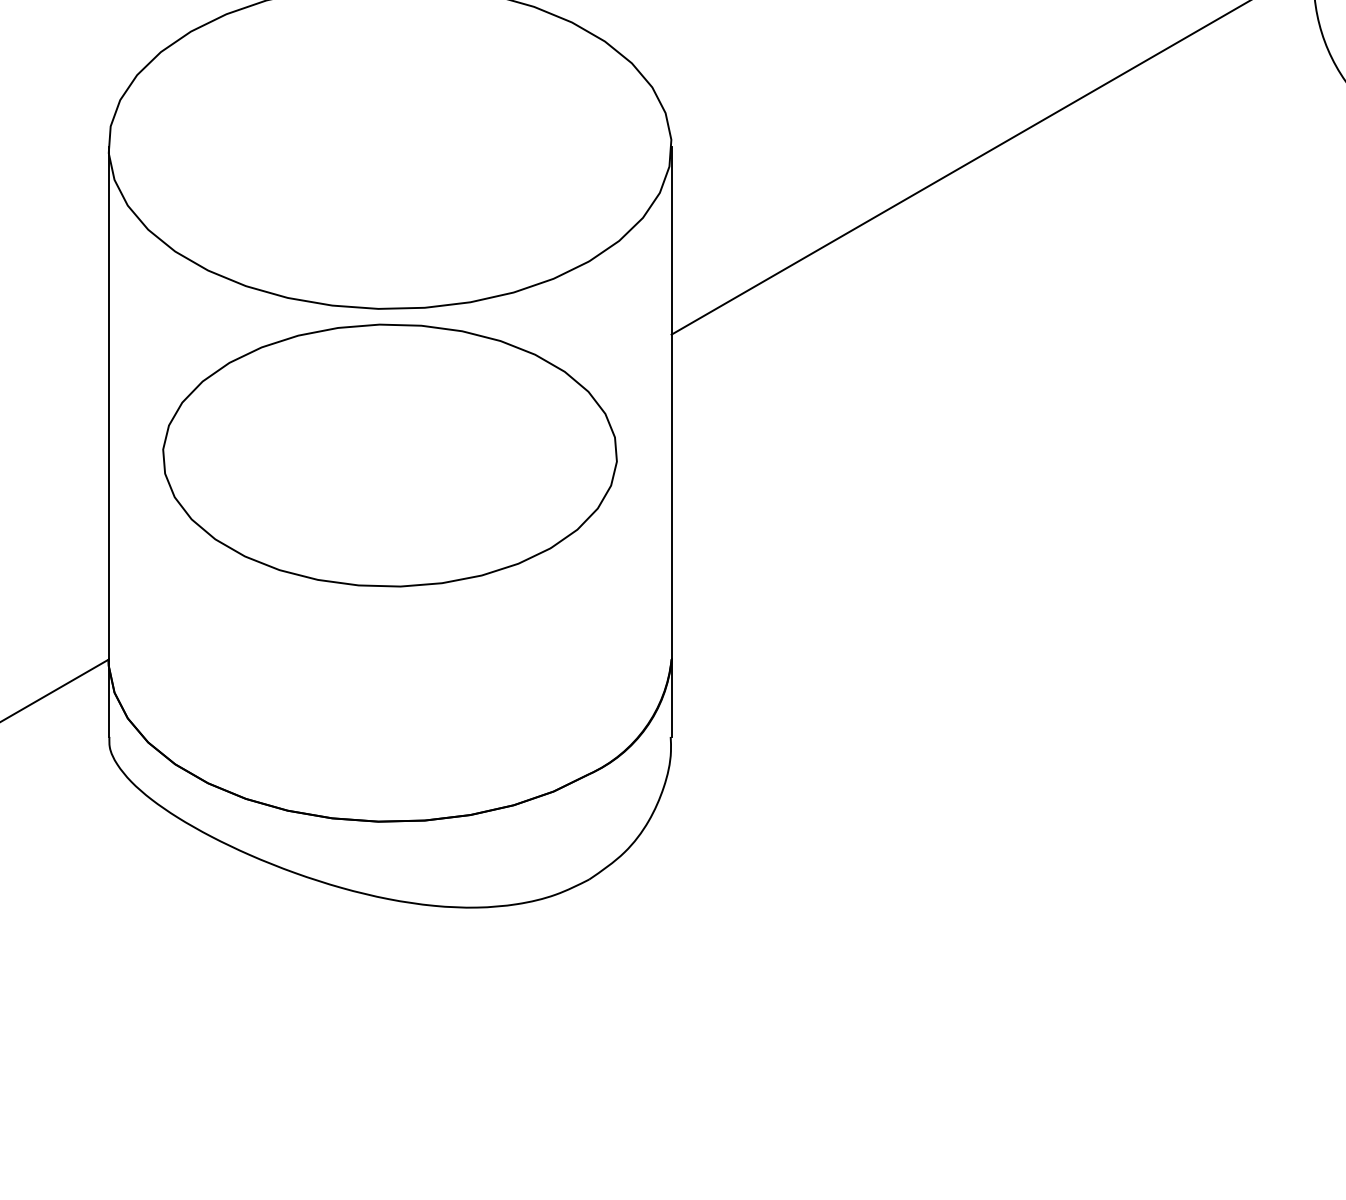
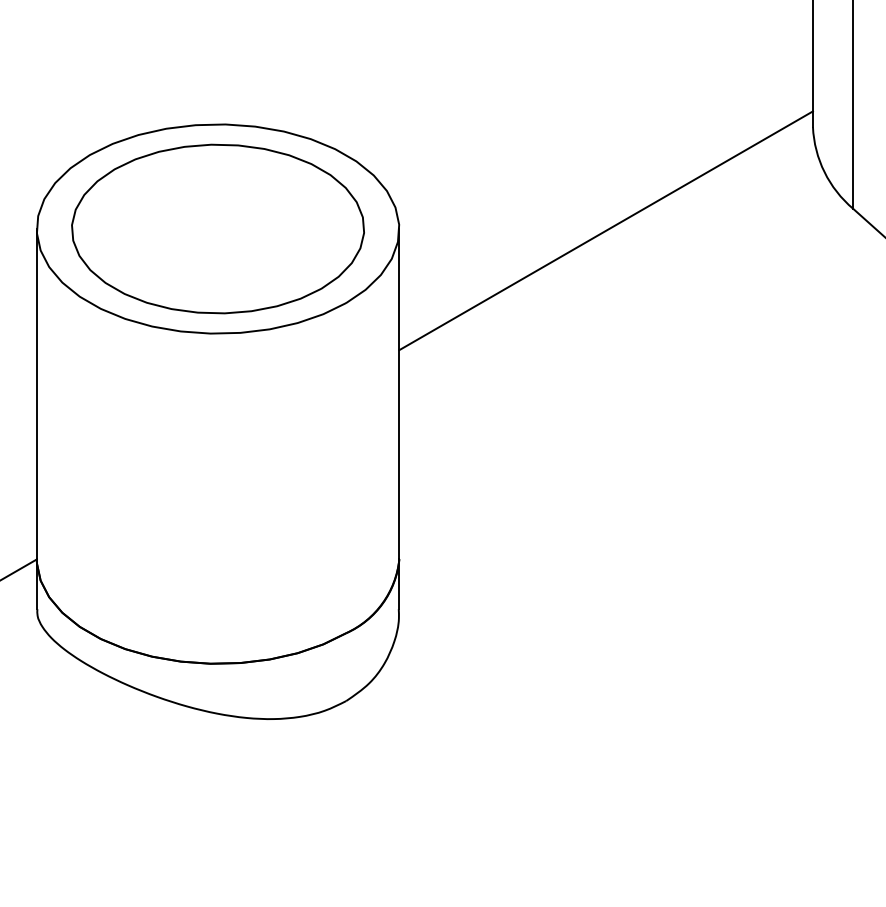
part: (389, 454) -> (217, 228), moved

